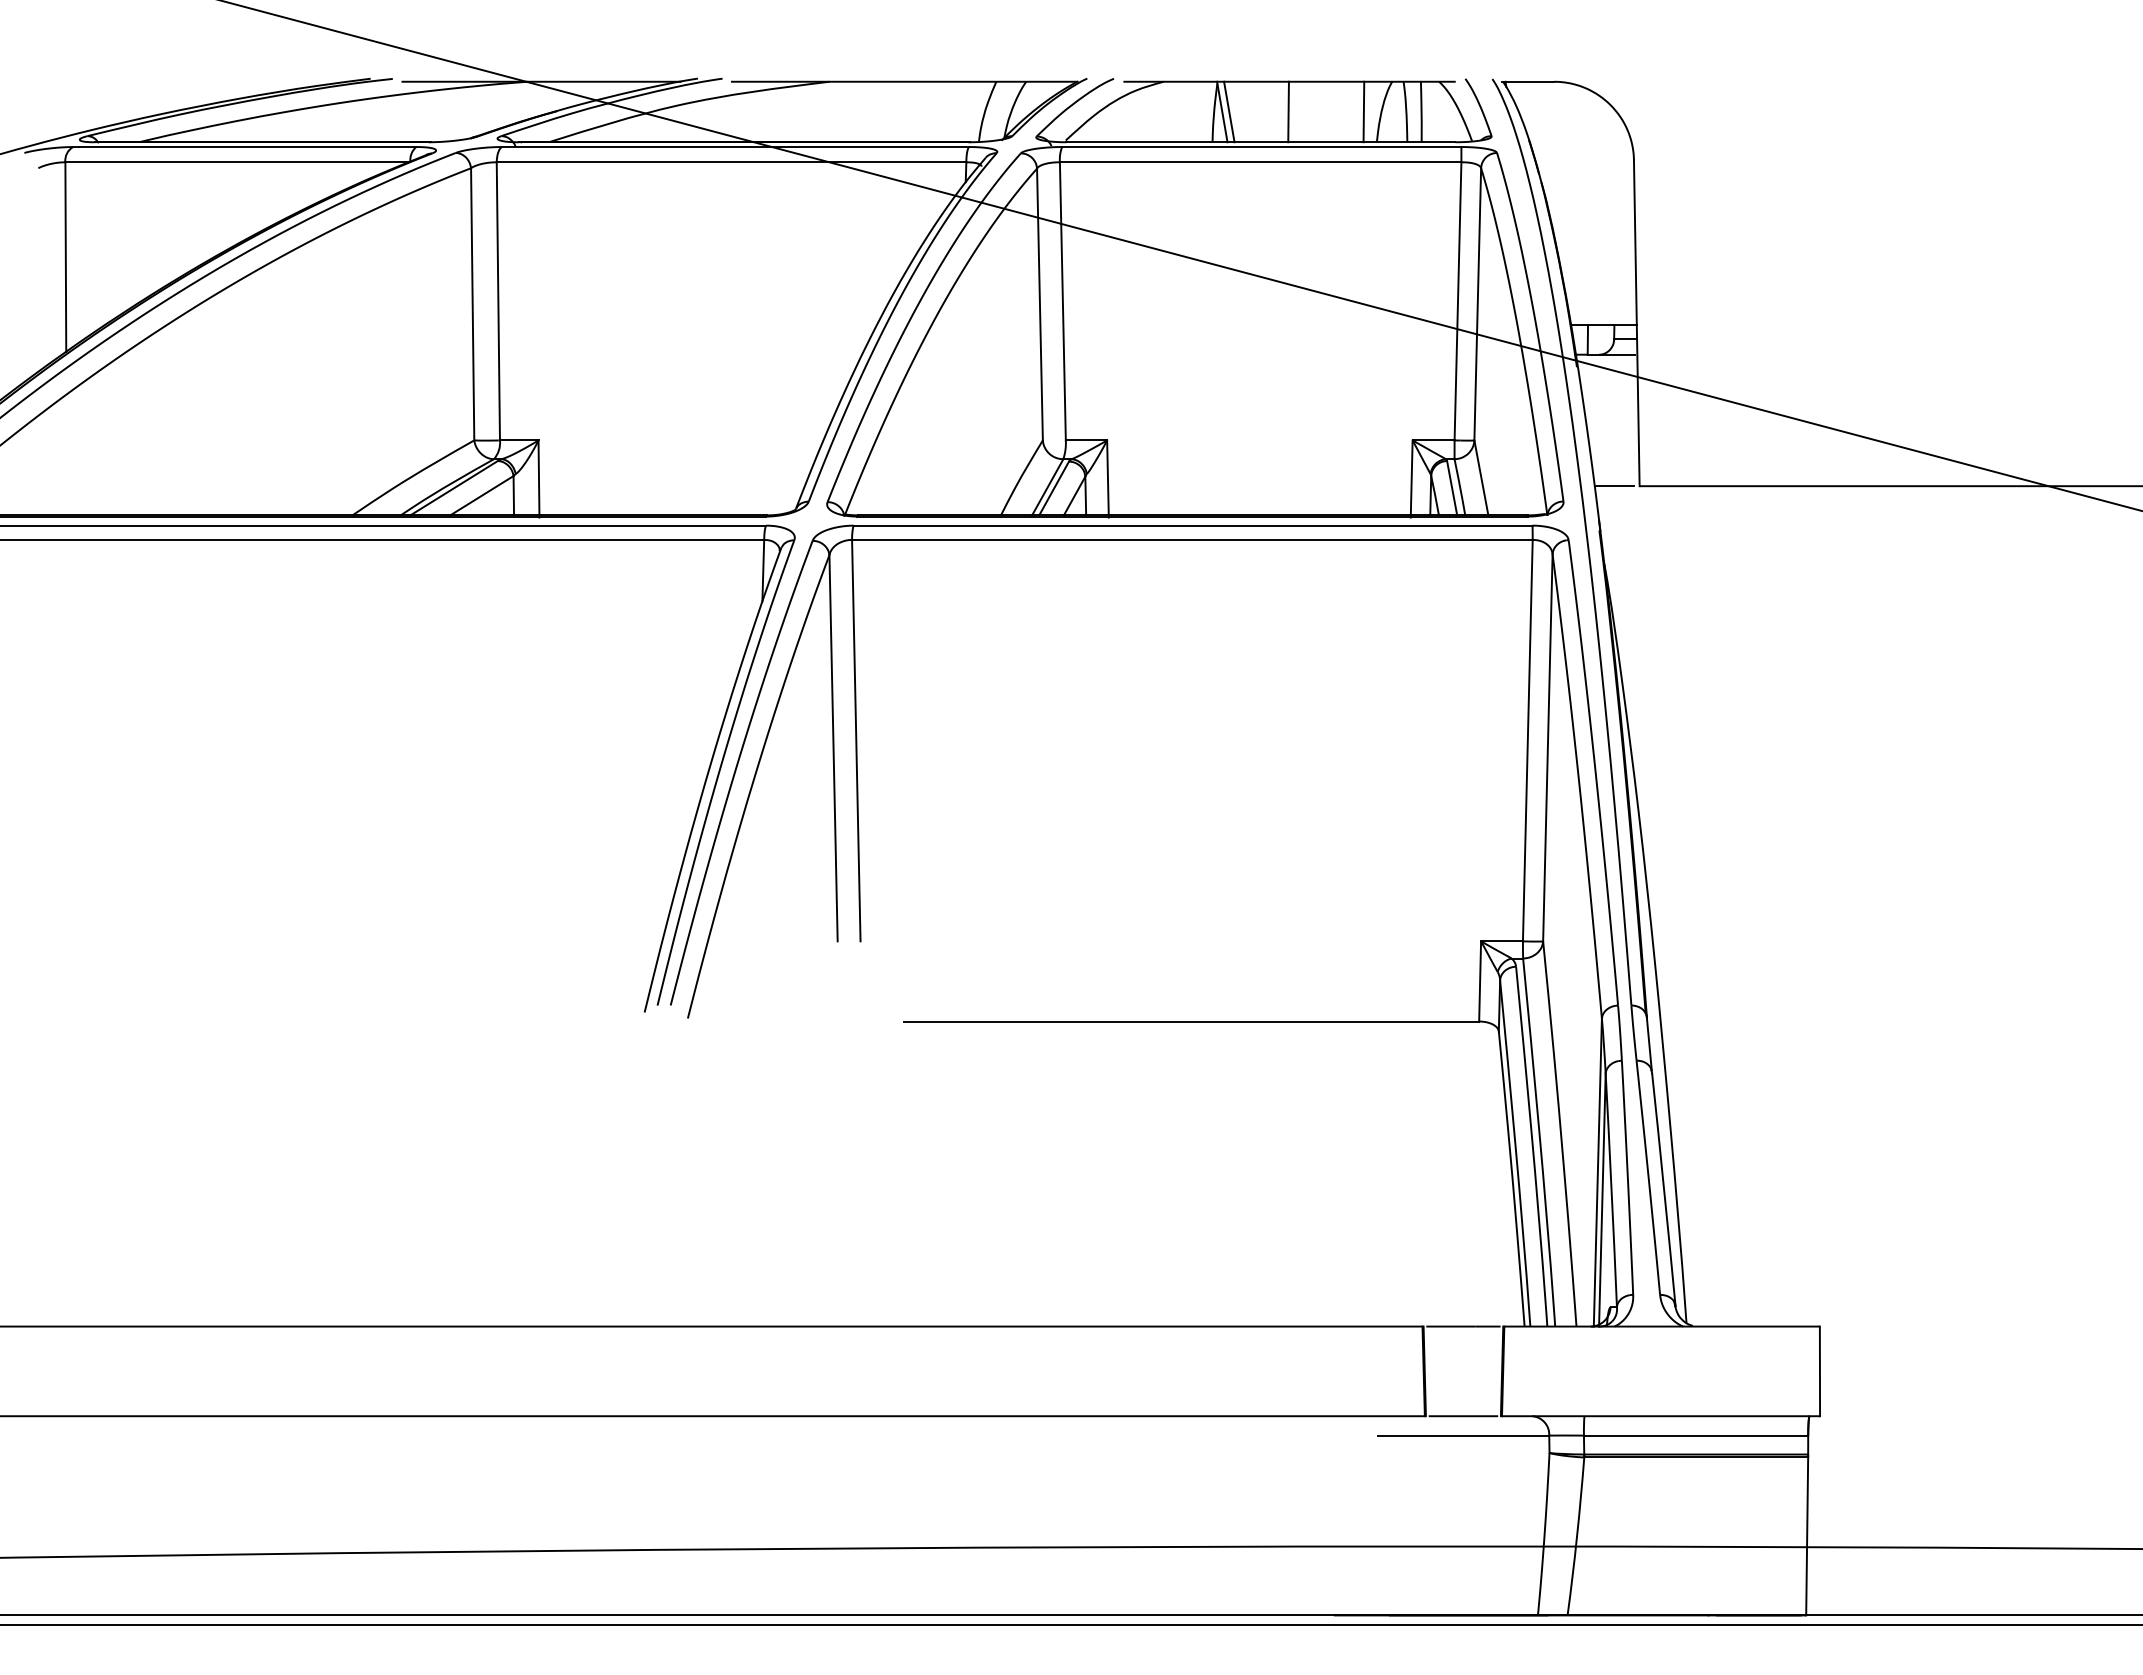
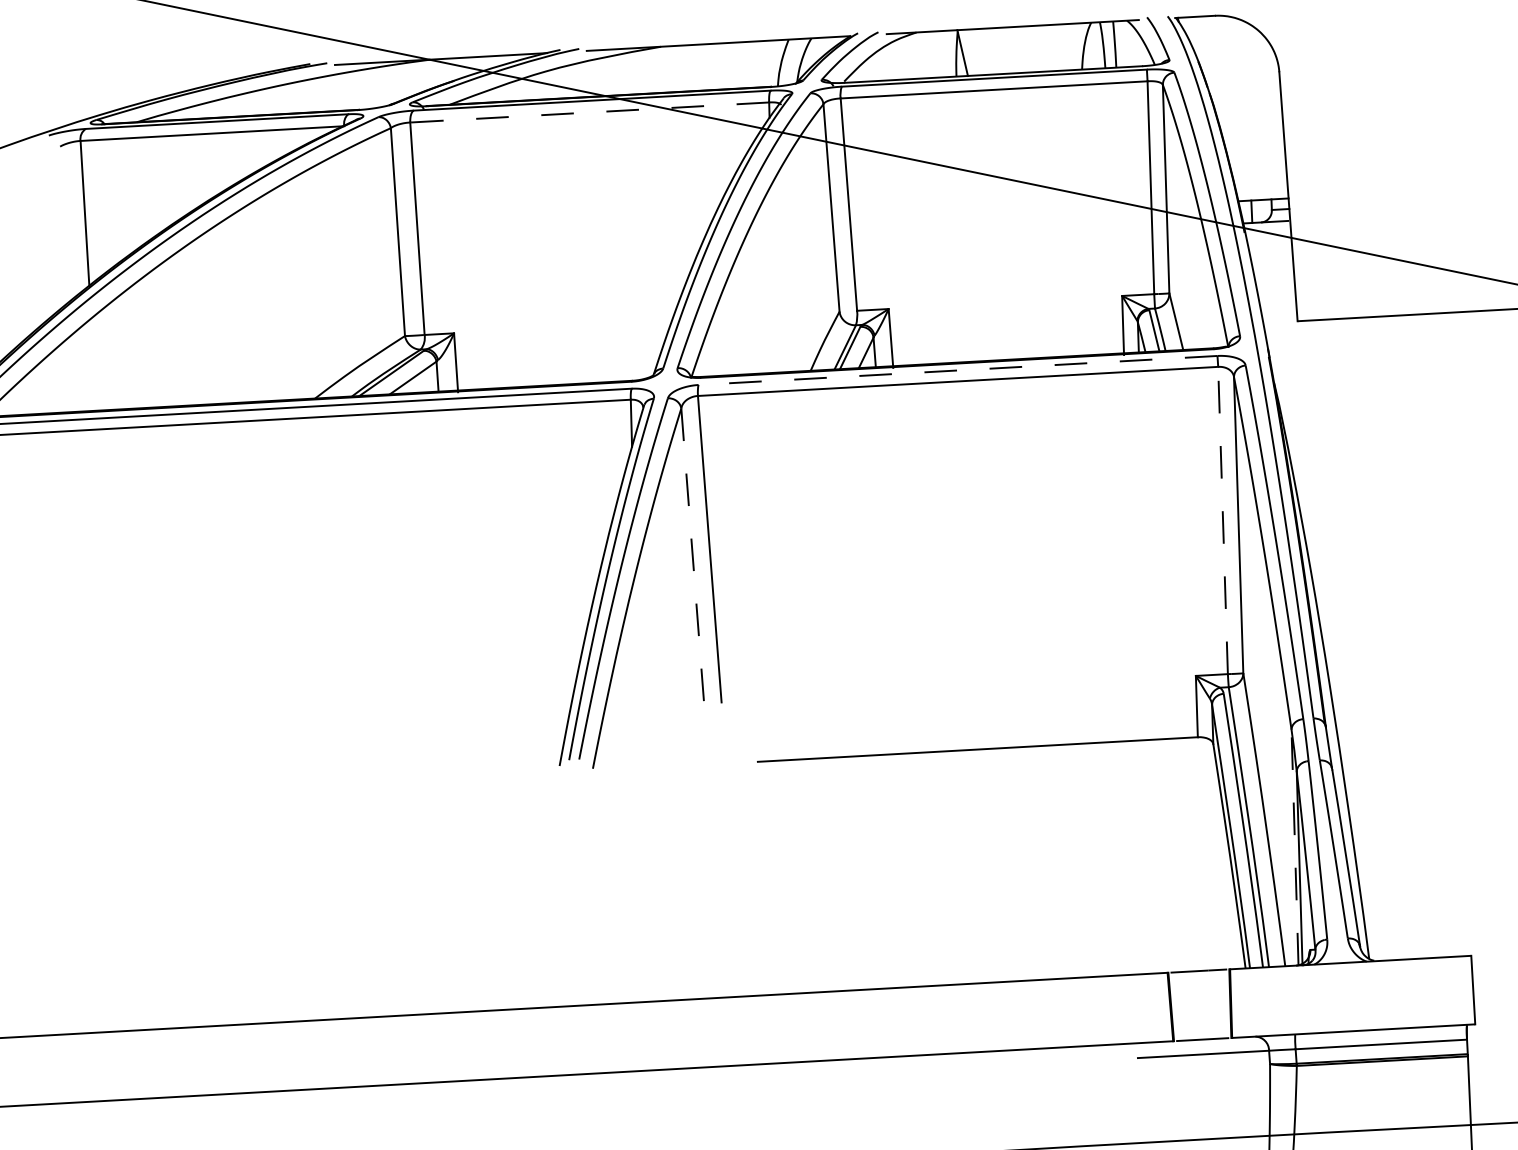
line: (1229, 111) -> (968, 52), removed
line: (1288, 111) -> (1013, 49), removed
line: (1363, 111) -> (1070, 46), removed
line: (731, 162) -> (589, 112), solid -> dashed
line: (1614, 486) -> (1278, 322), removed
line: (1192, 525) -> (957, 370), solid -> dashed
line: (1527, 740) -> (1222, 520), solid -> dashed
line: (833, 748) -> (692, 556), solid -> dashed
line: (1597, 1172) -> (1294, 847), solid -> dashed

